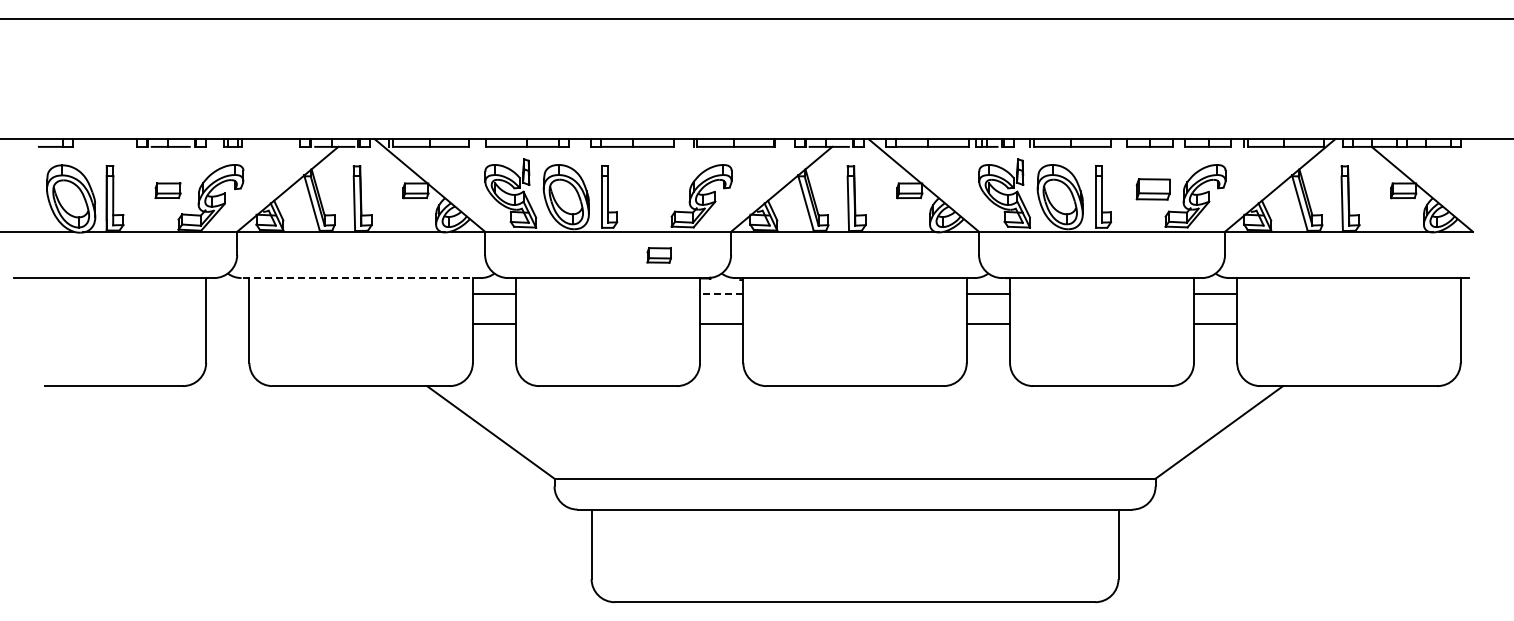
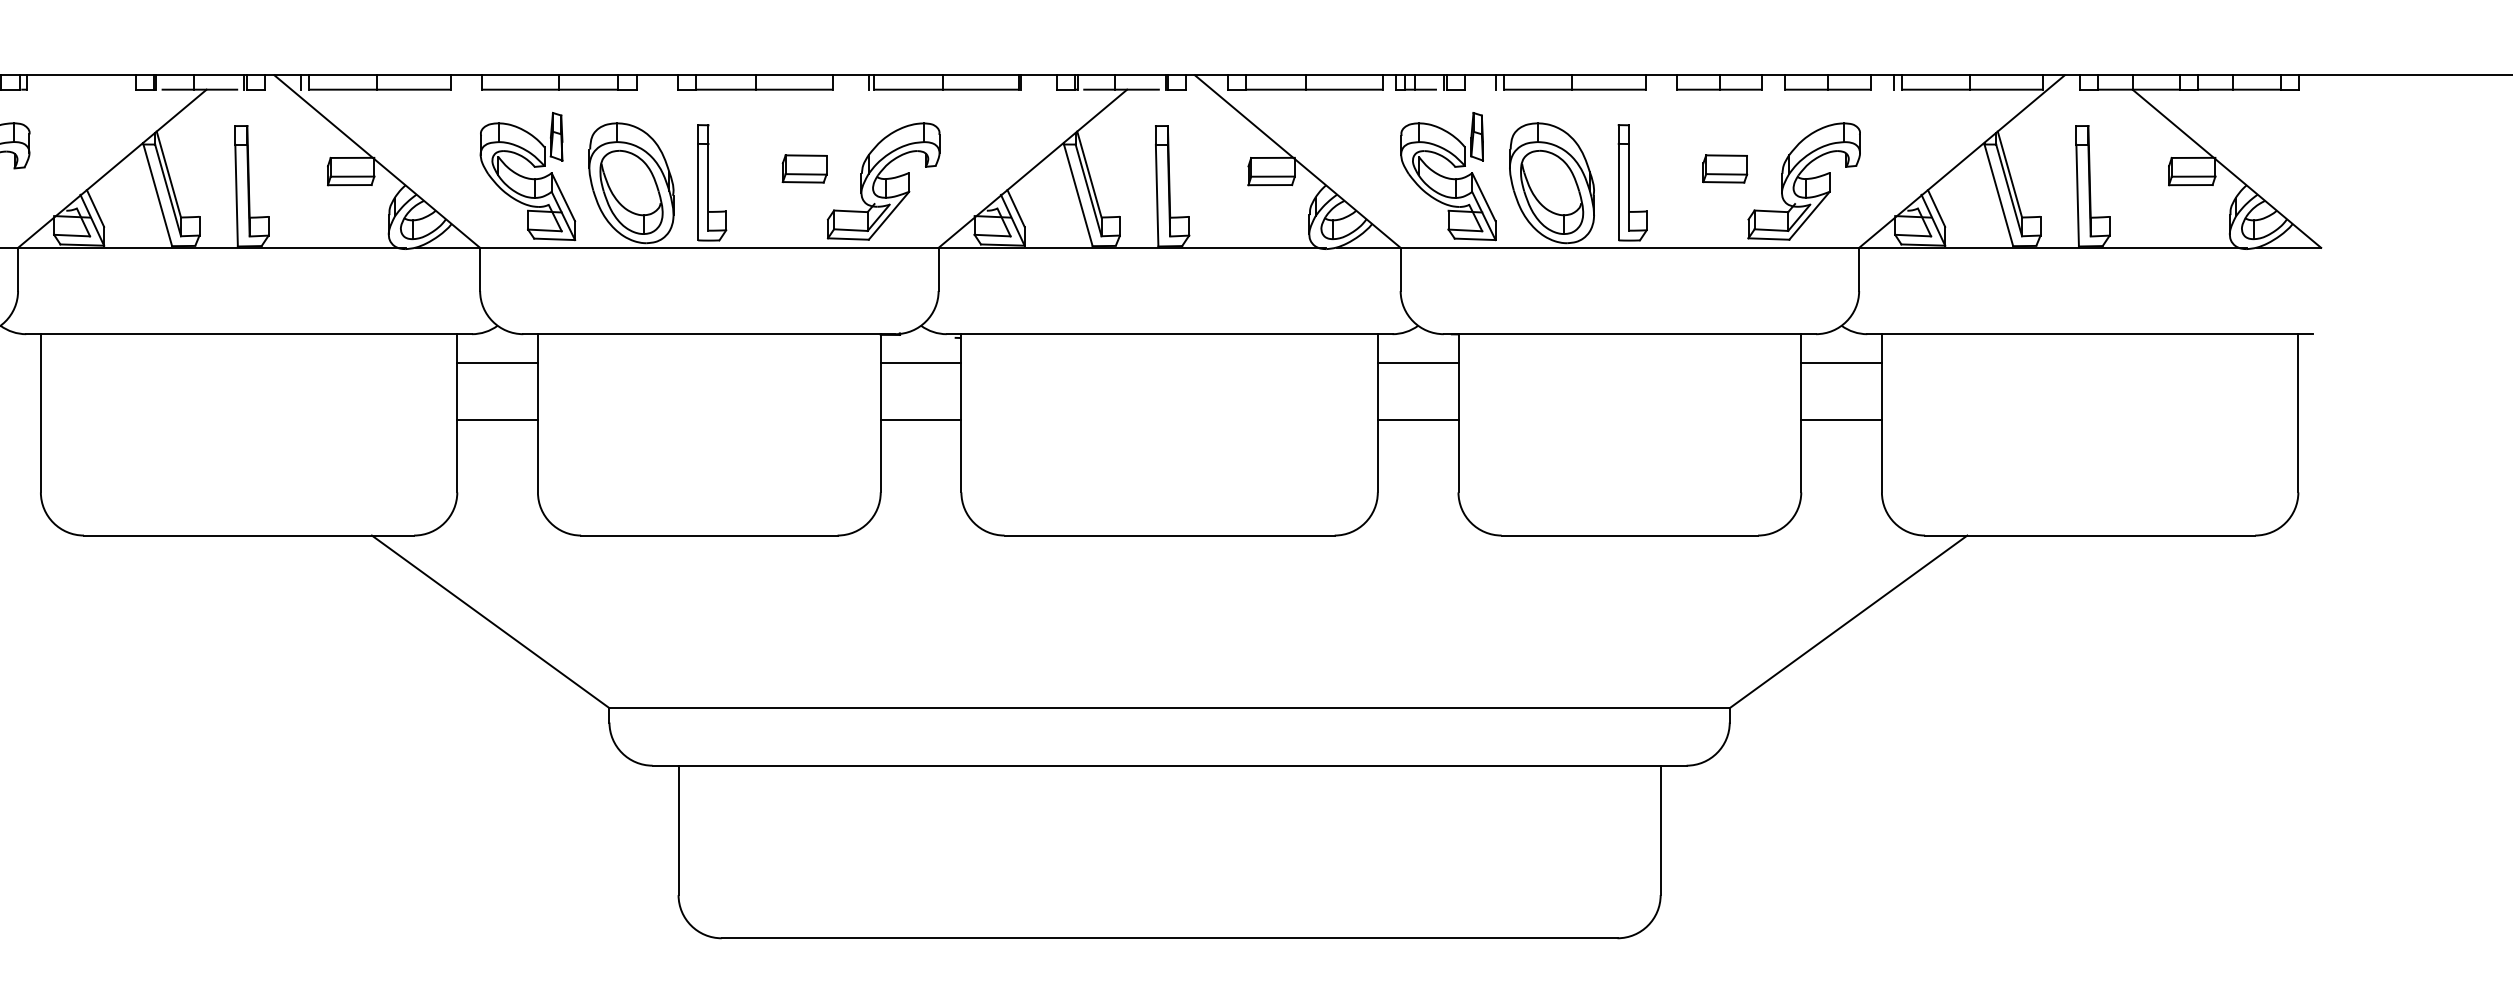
part: (1152, 189) -> (1723, 169), size x0.71
part: (658, 255) -> (803, 169), moved
line: (361, 278) -> (249, 334), dashed -> solid
line: (721, 293) -> (920, 362), dashed -> solid

